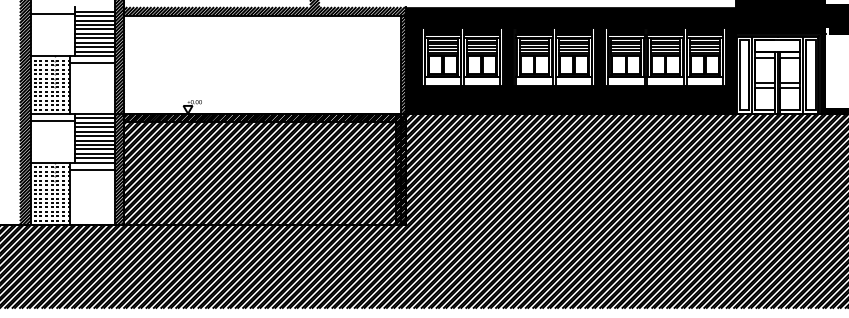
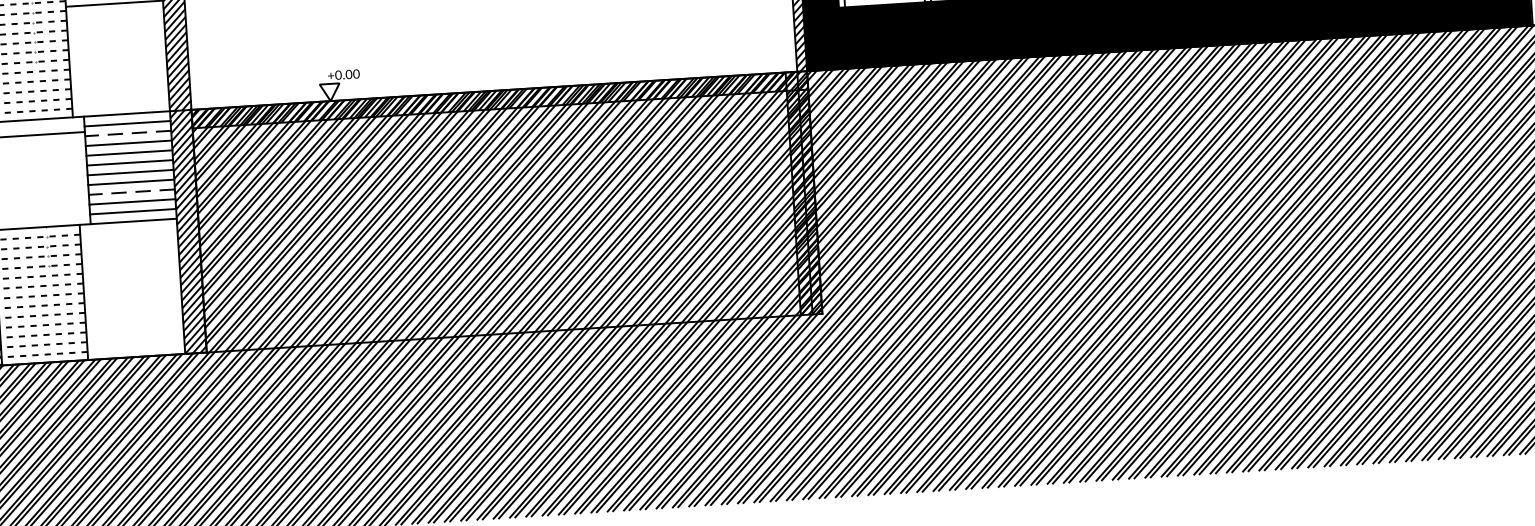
line: (95, 122) -> (129, 133), solid -> dashed
line: (95, 149) -> (132, 192), solid -> dashed
line: (92, 169) -> (129, 236), removed

